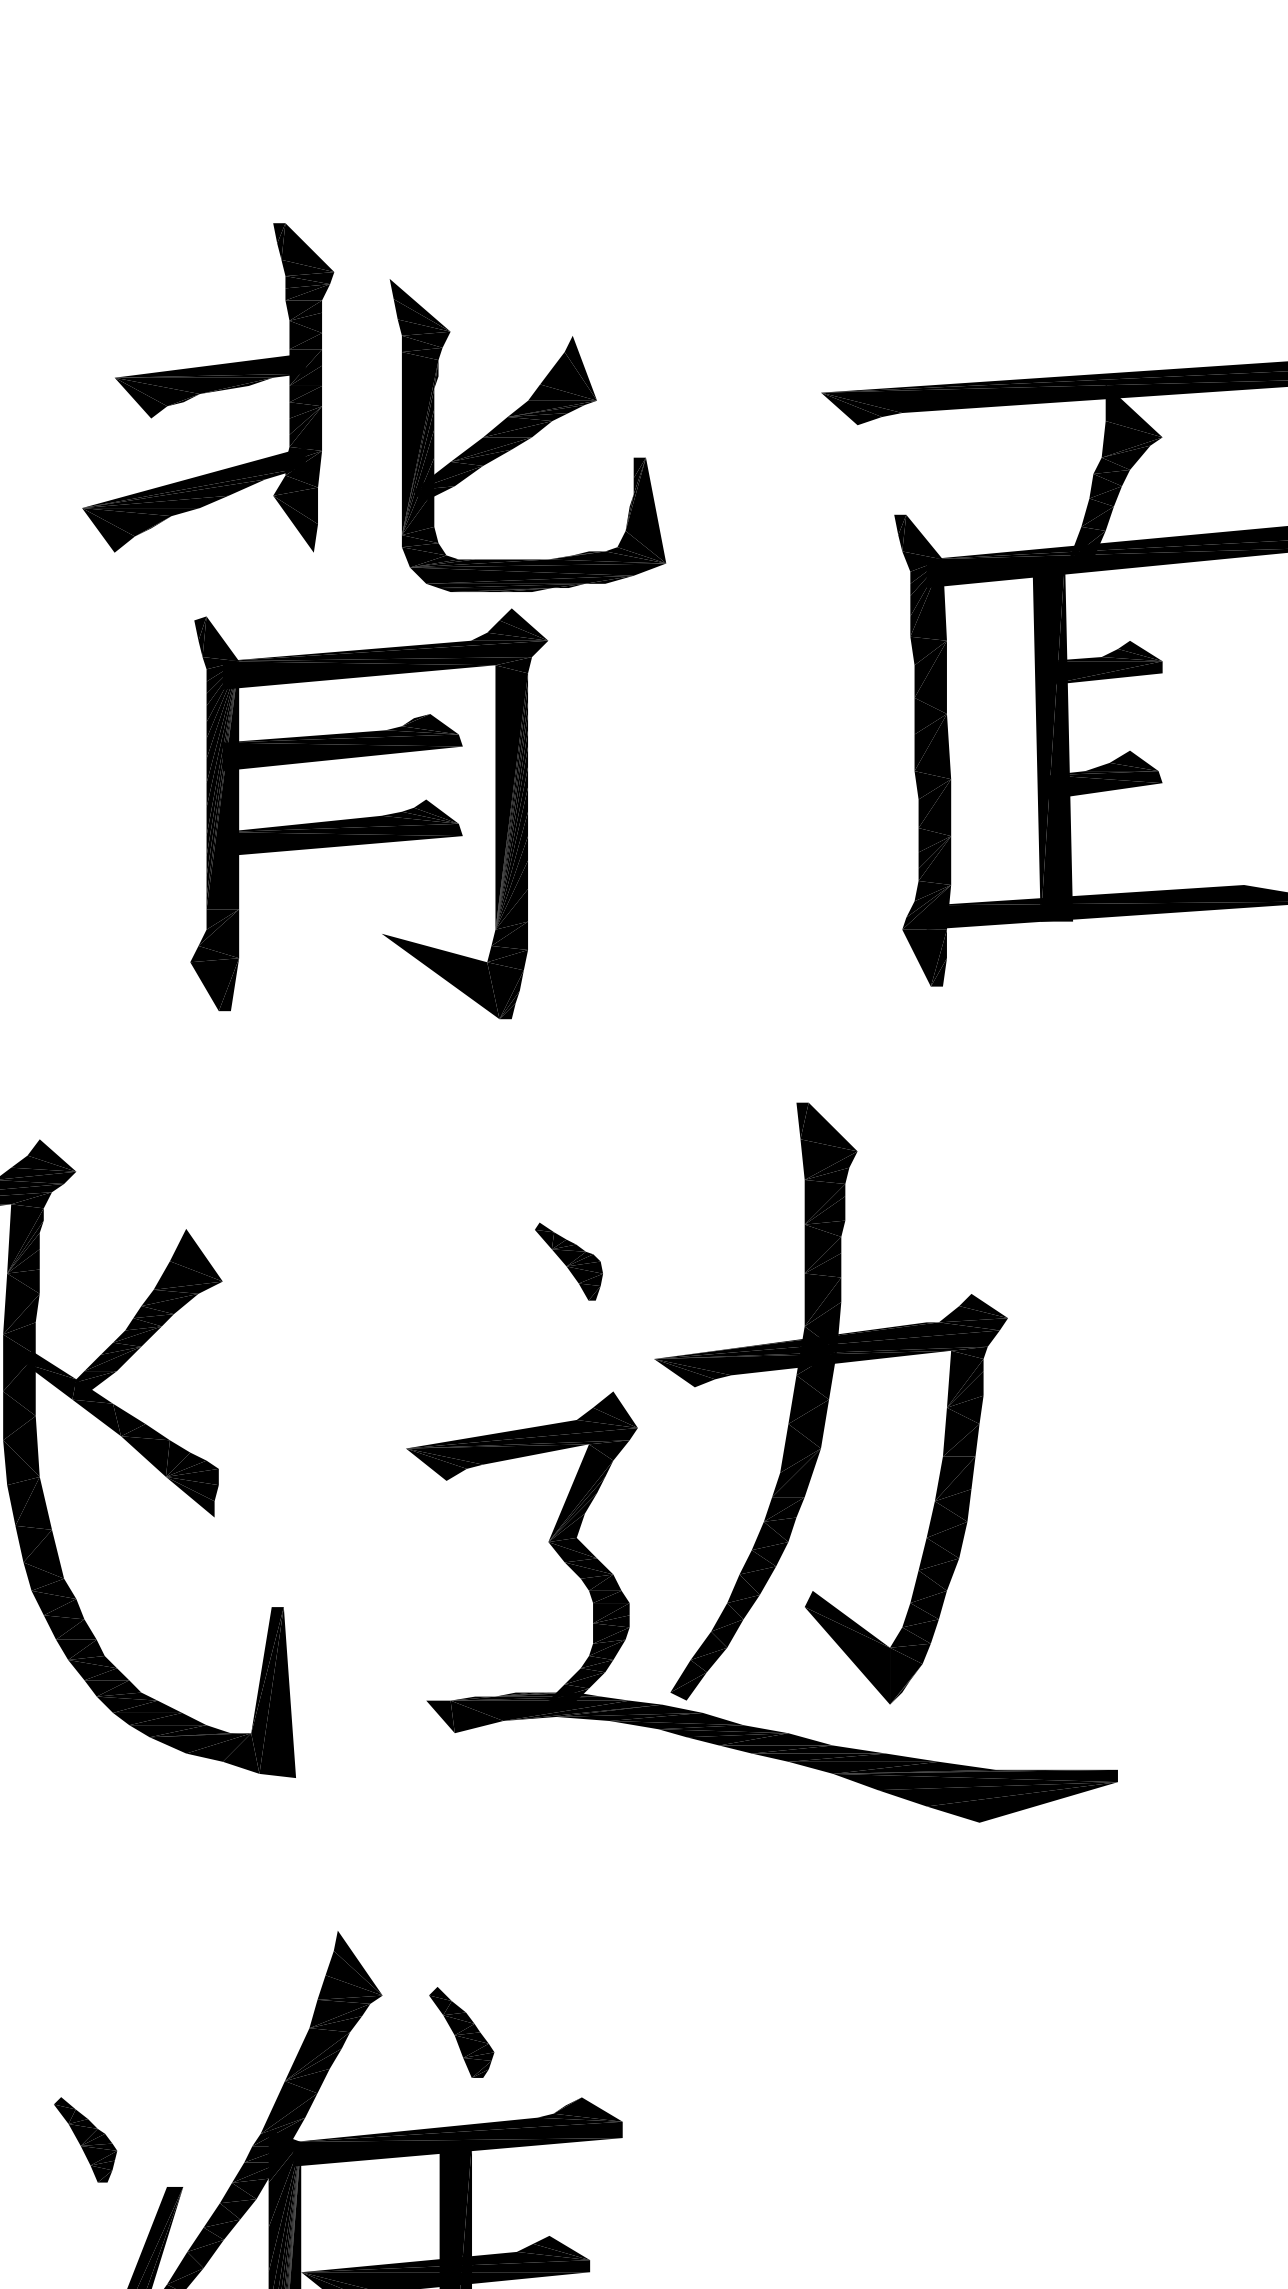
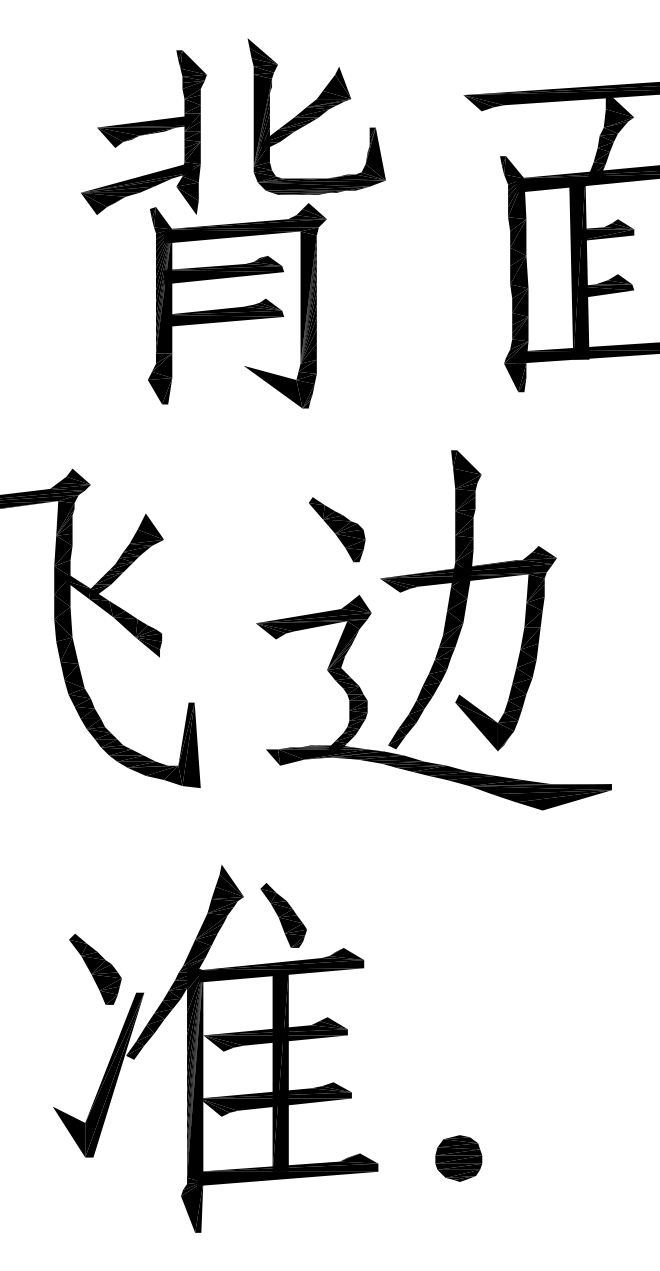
part: (207, 387) -> (143, 132), moved
part: (569, 1261) -> (337, 529), size x1.67
part: (461, 2032) -> (283, 915), size x1.43
part: (85, 2138) -> (95, 968), size x1.67

